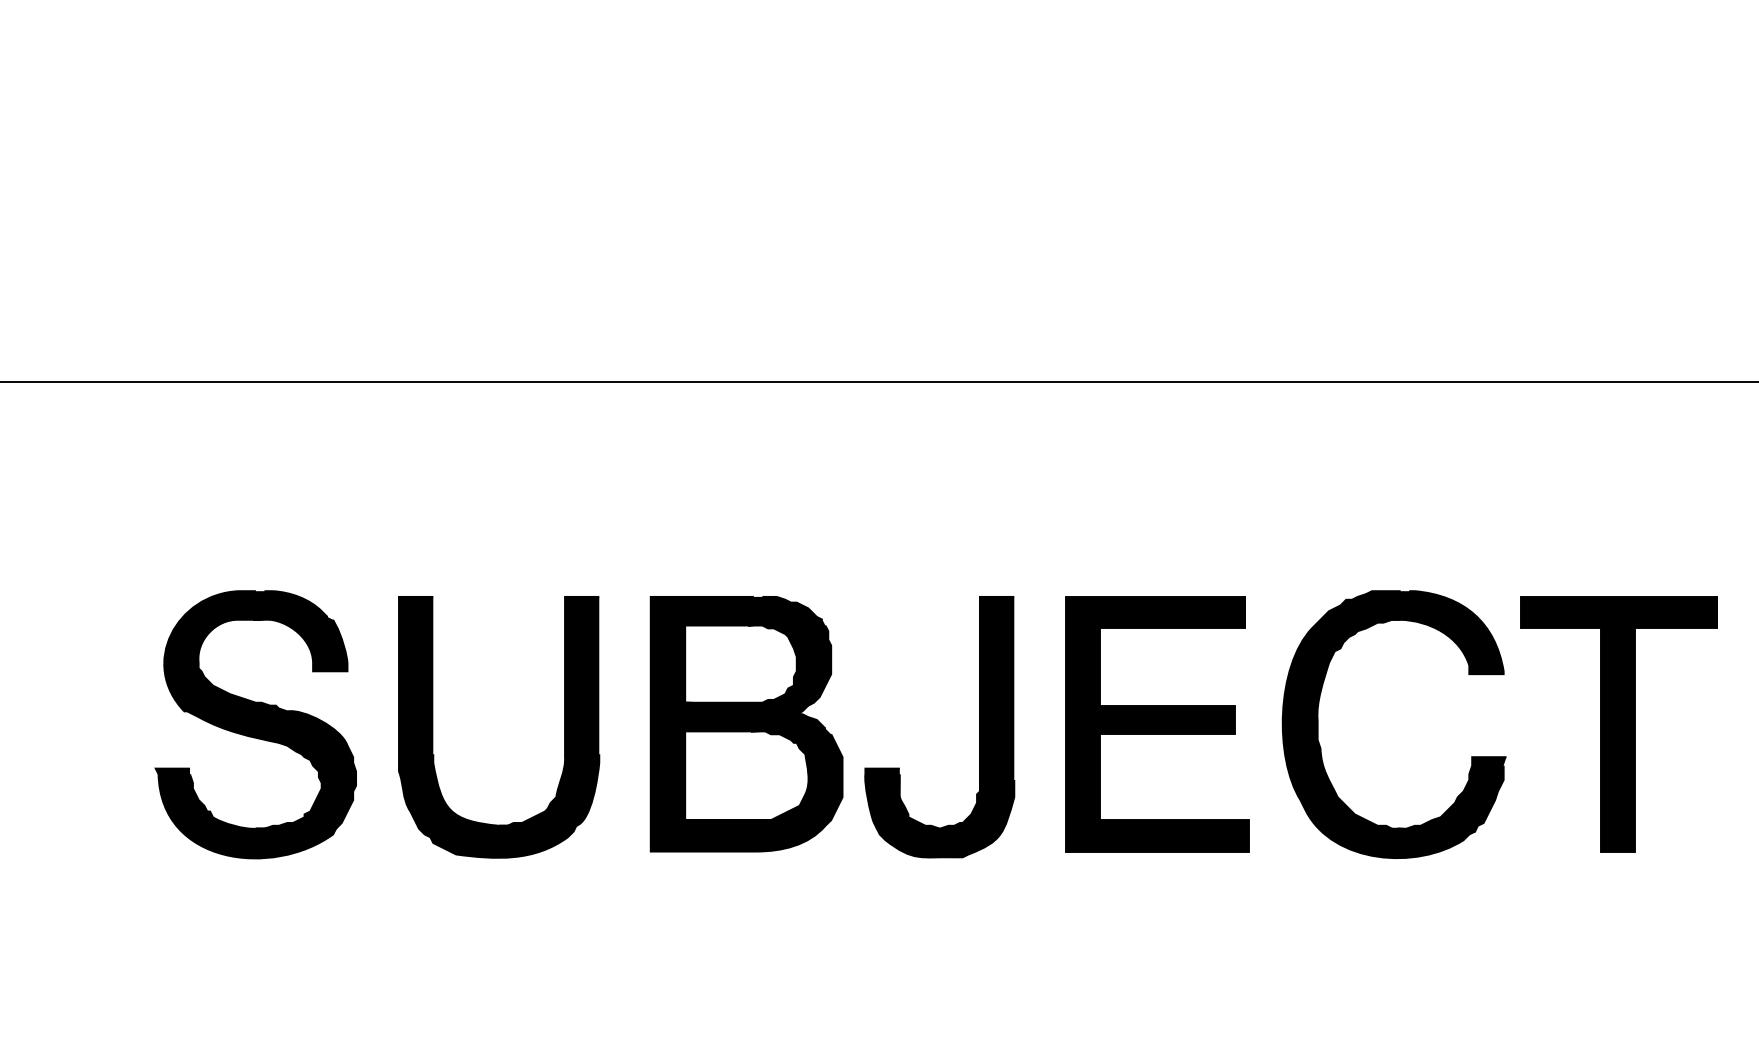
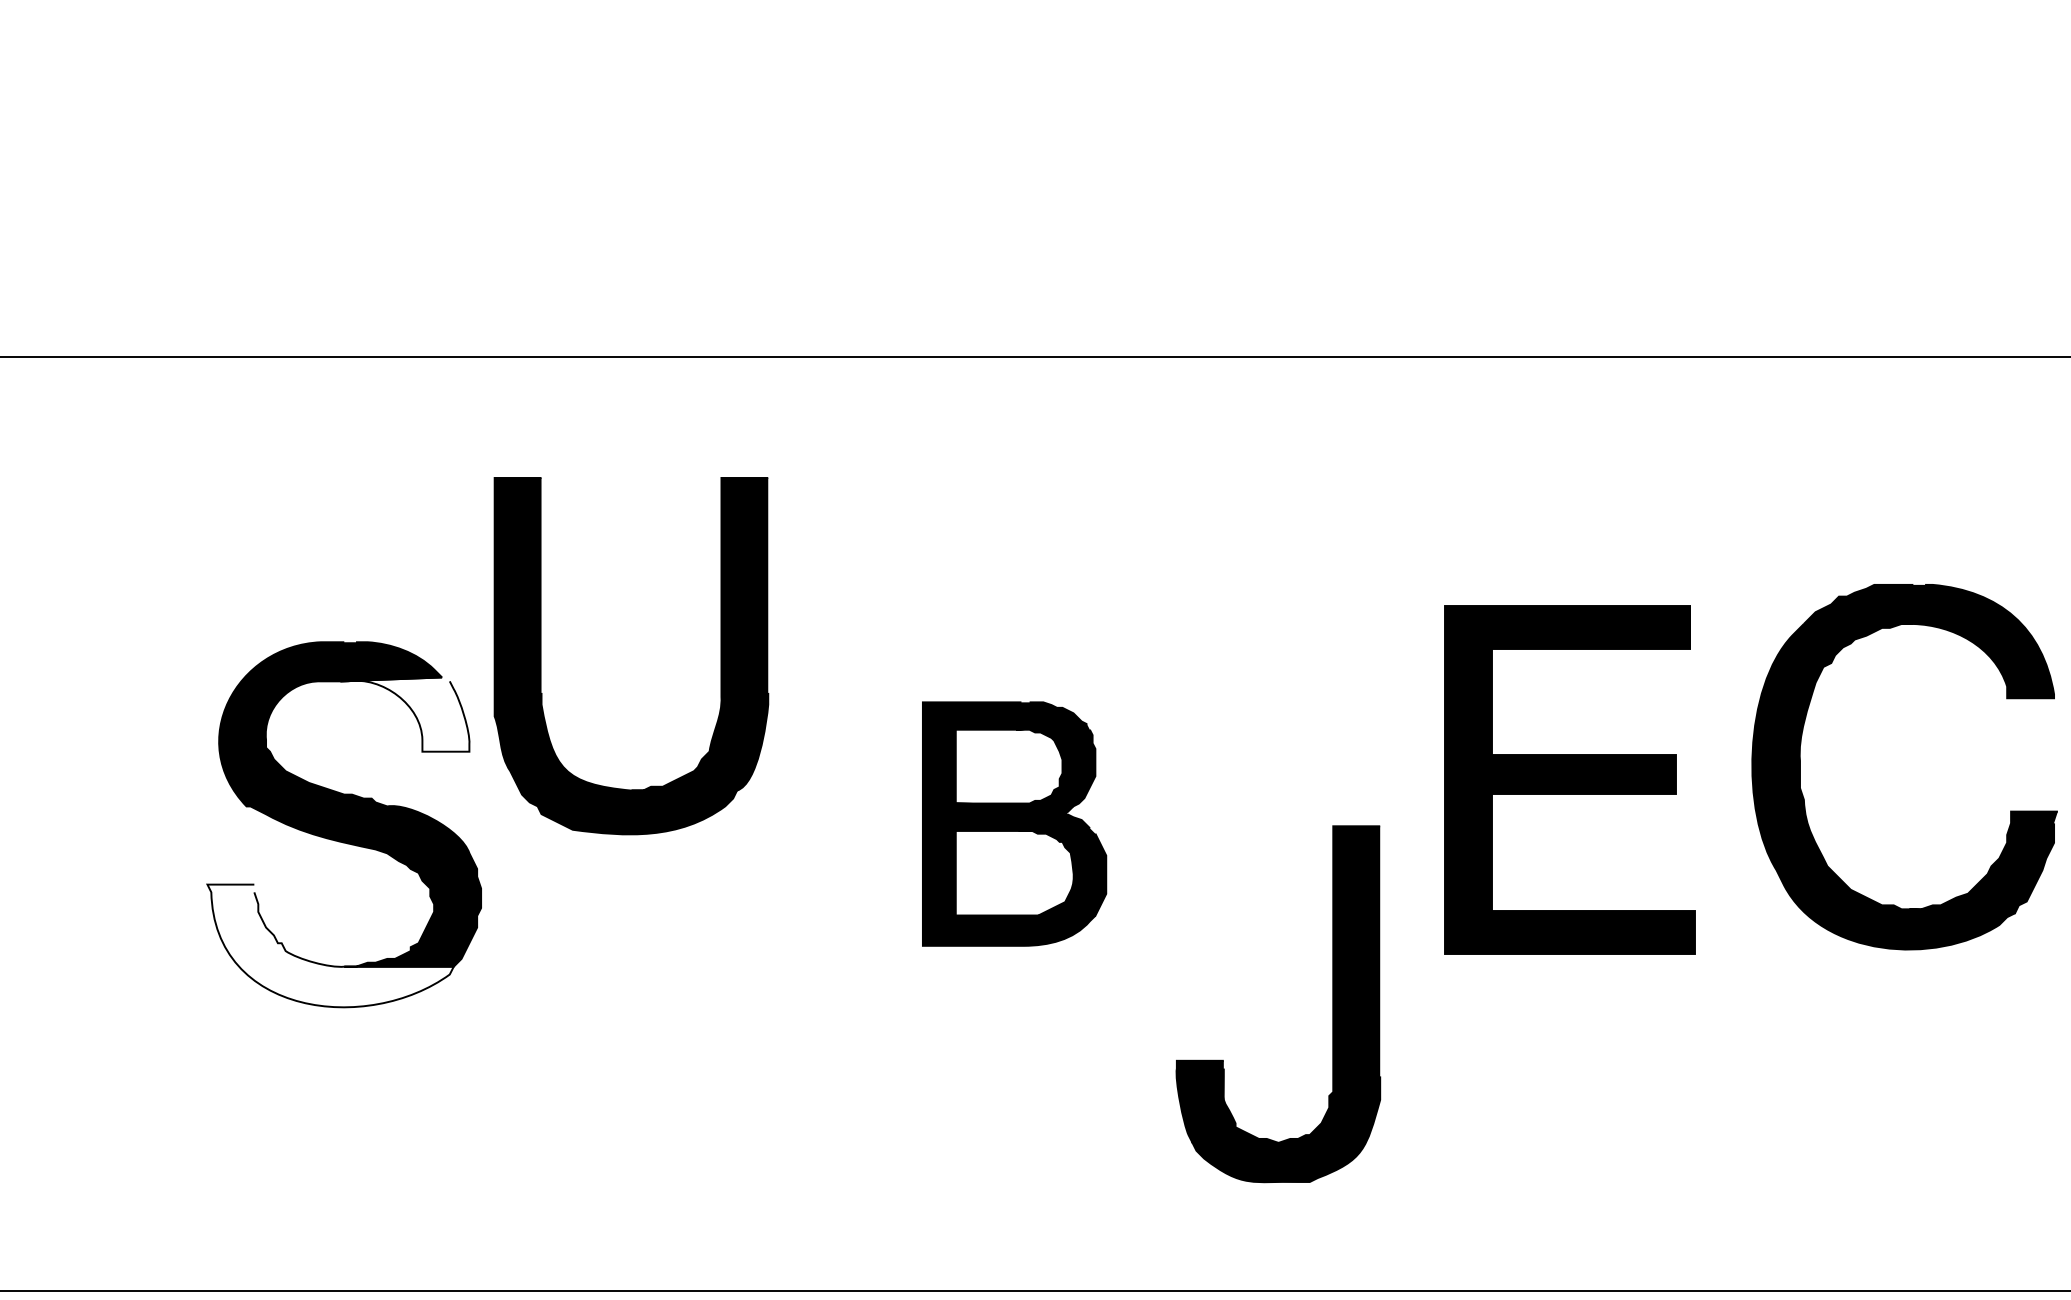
fill: (300, 643) -> (405, 713), removed
part: (746, 724) -> (1014, 824), size x0.7
part: (1157, 724) -> (1570, 780), moved
part: (1318, 724) -> (1801, 766), moved
part: (564, 727) -> (720, 656), moved
part: (979, 727) -> (1332, 1004), moved
fill: (245, 813) -> (330, 945), removed

